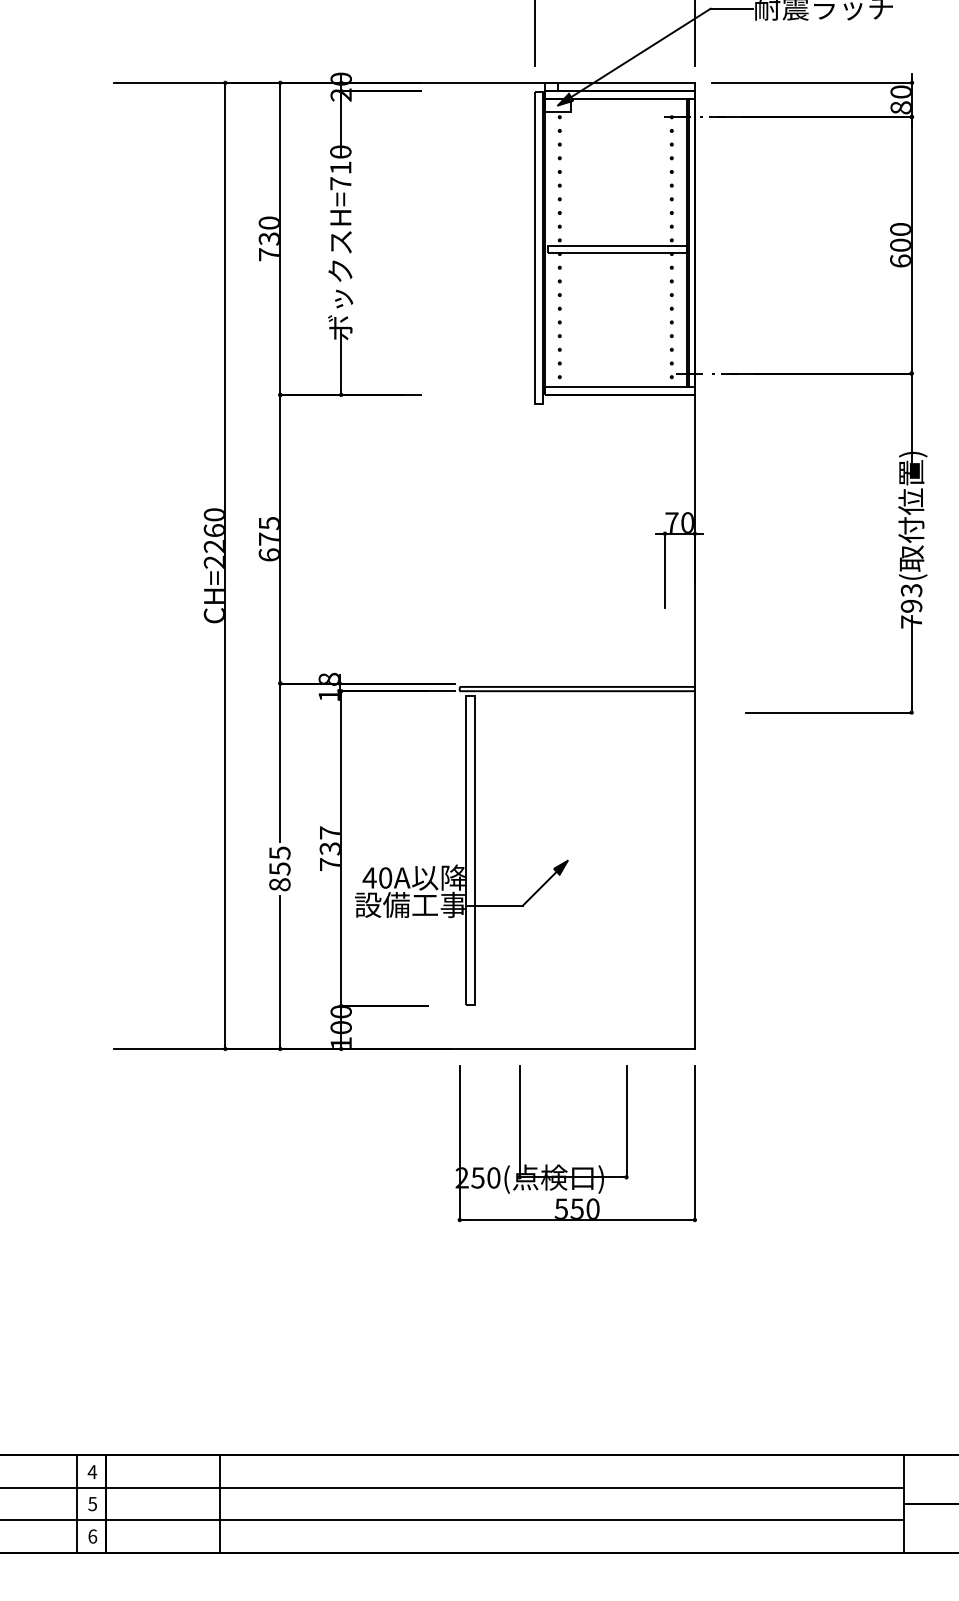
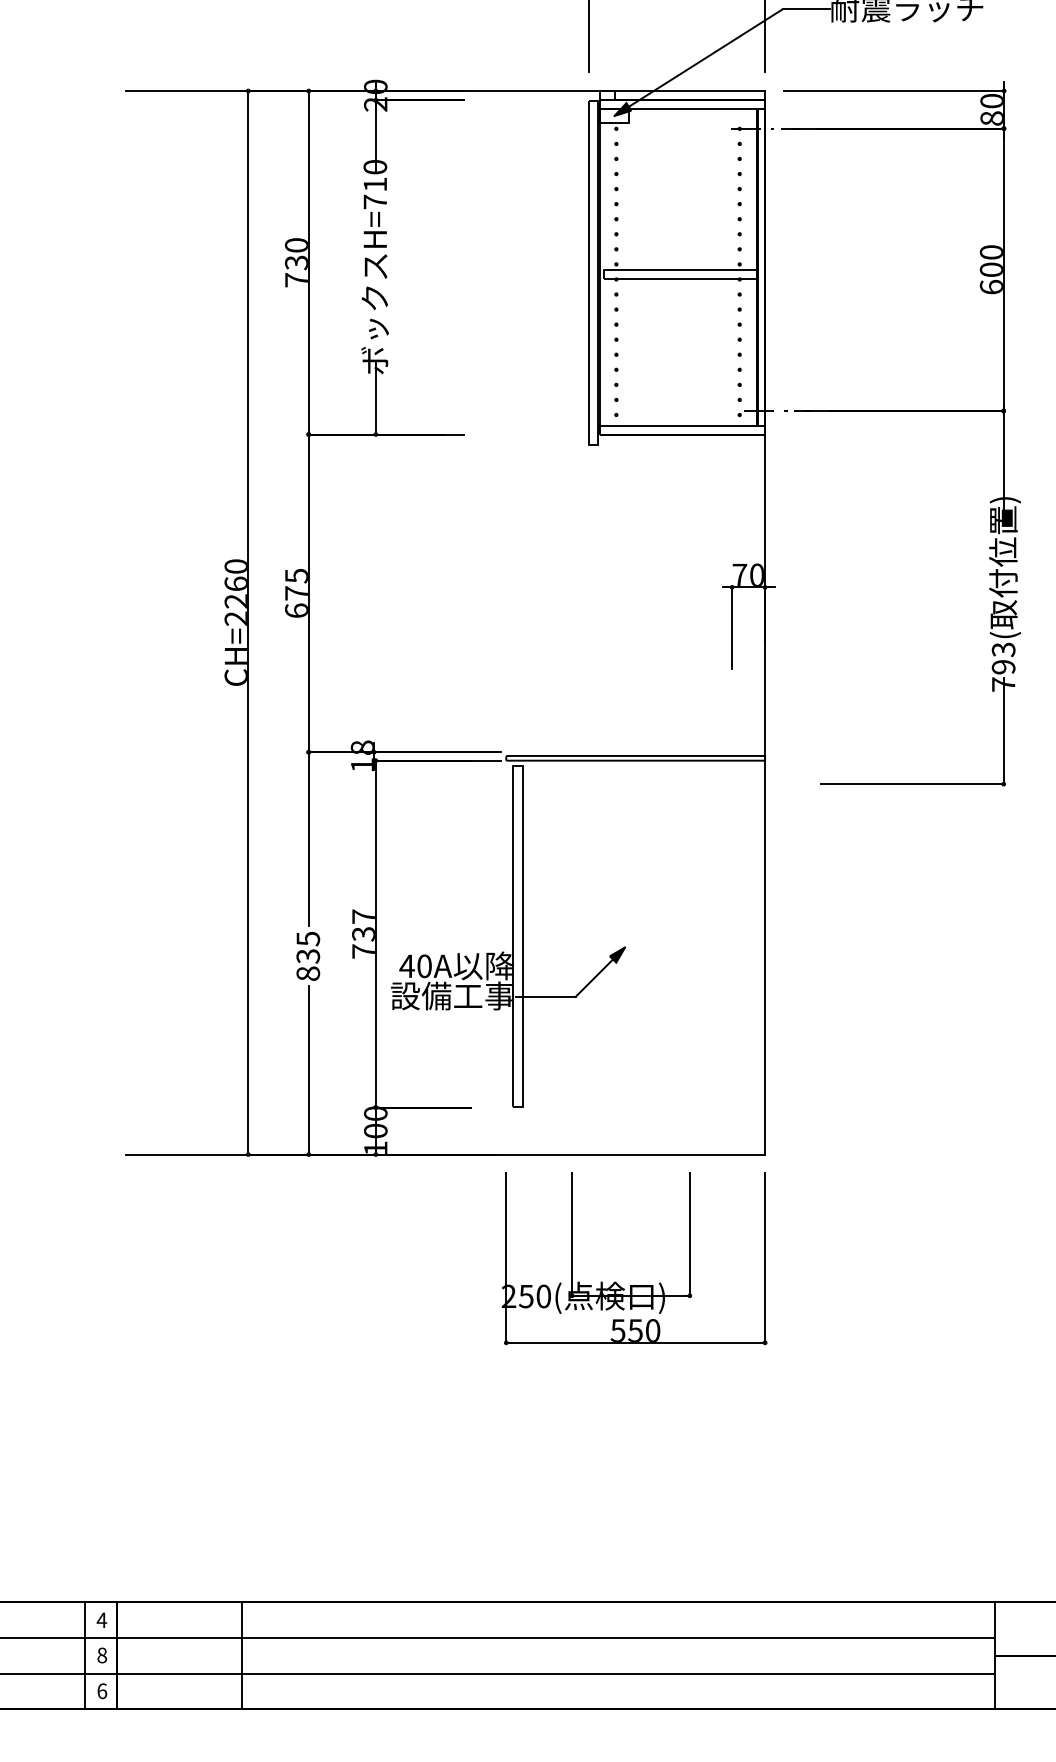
text: (279, 868) -> (307, 955), 855 -> 835
text: (92, 1504) -> (101, 1655), 5 -> 8

